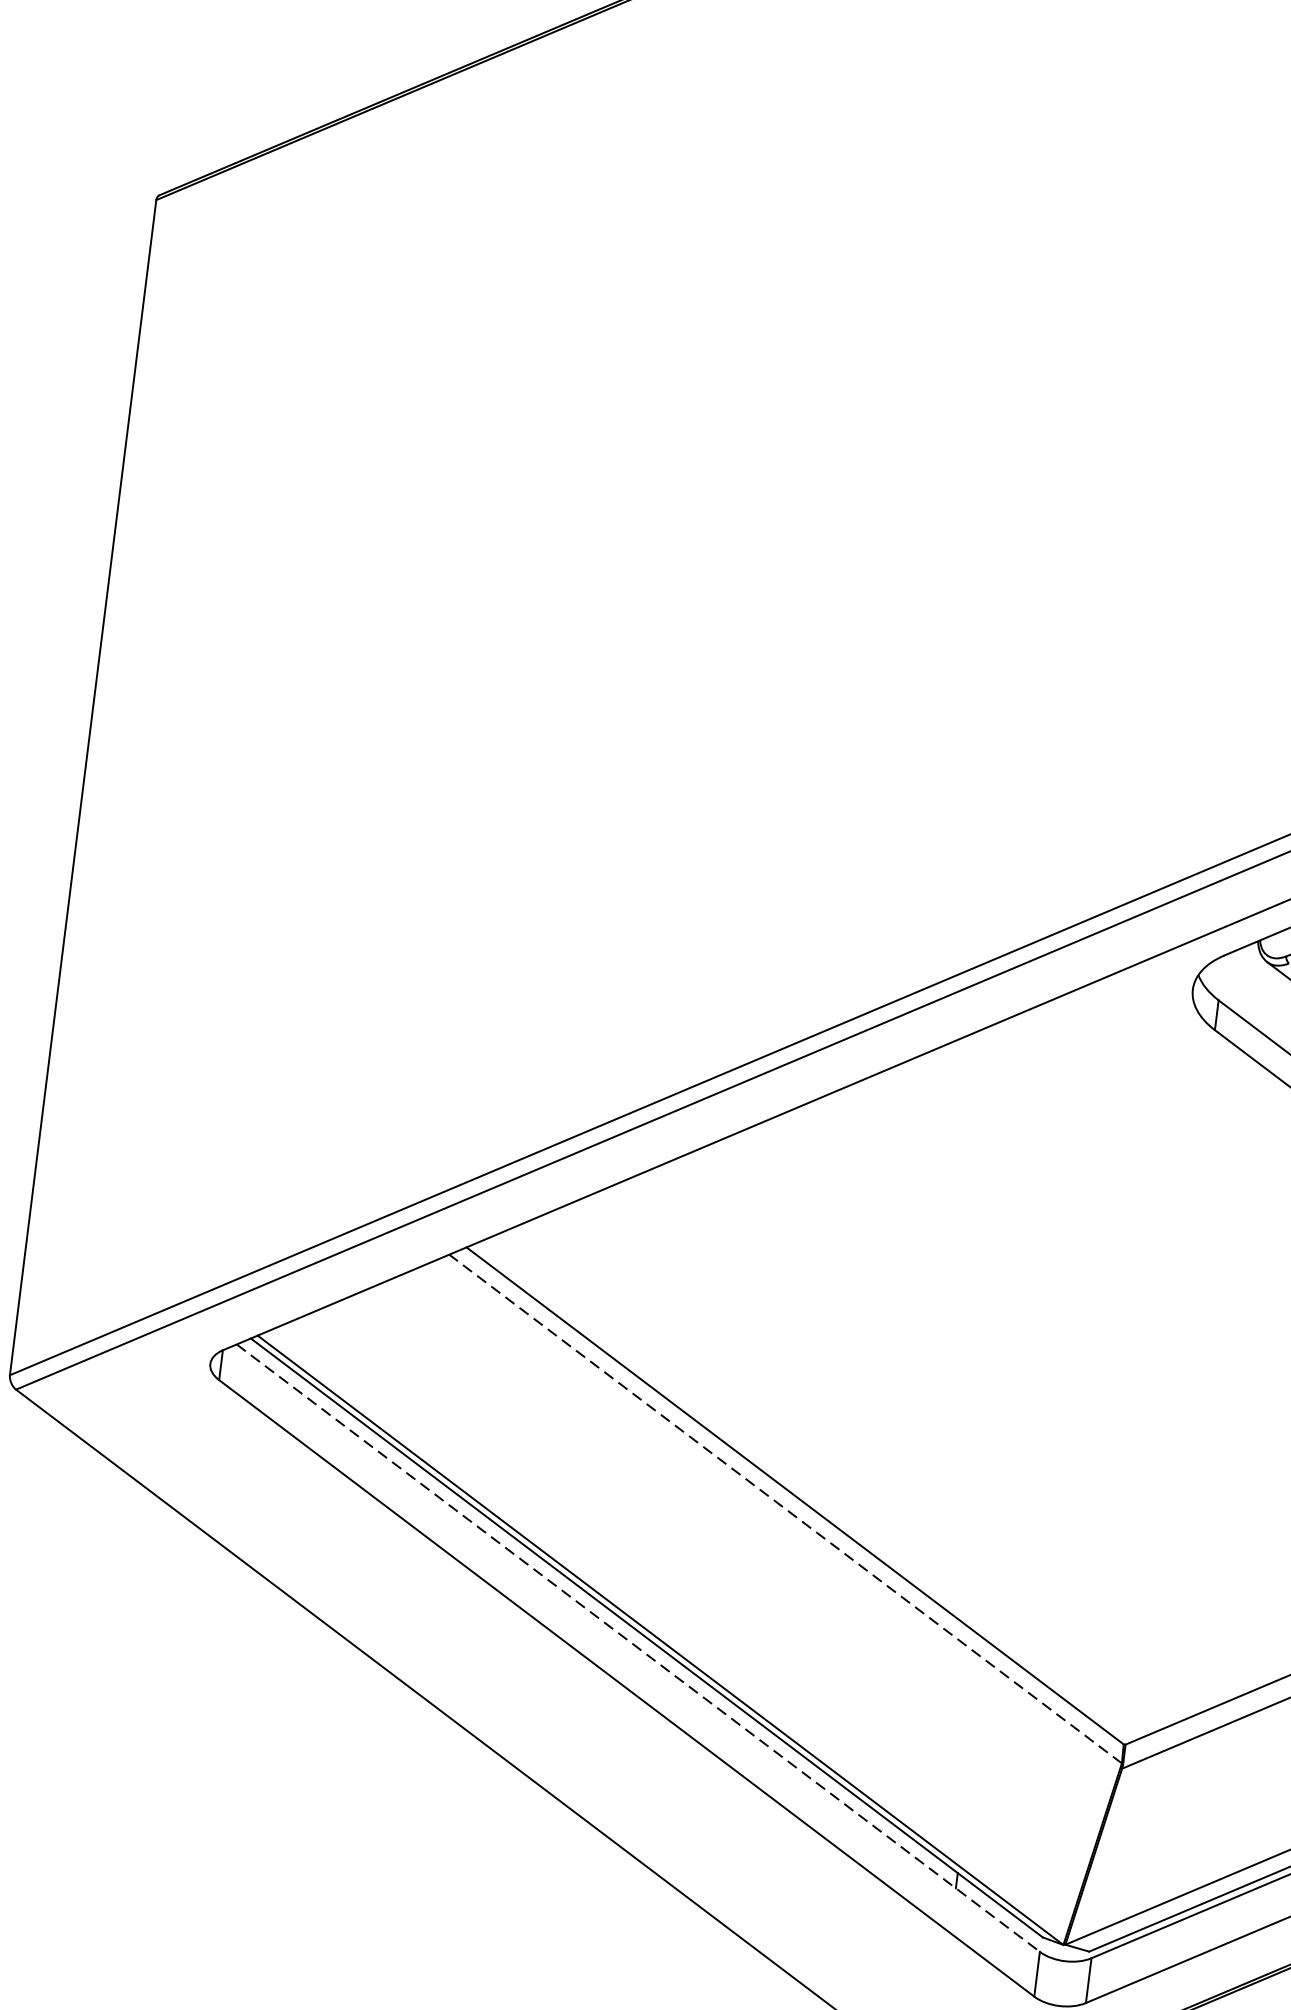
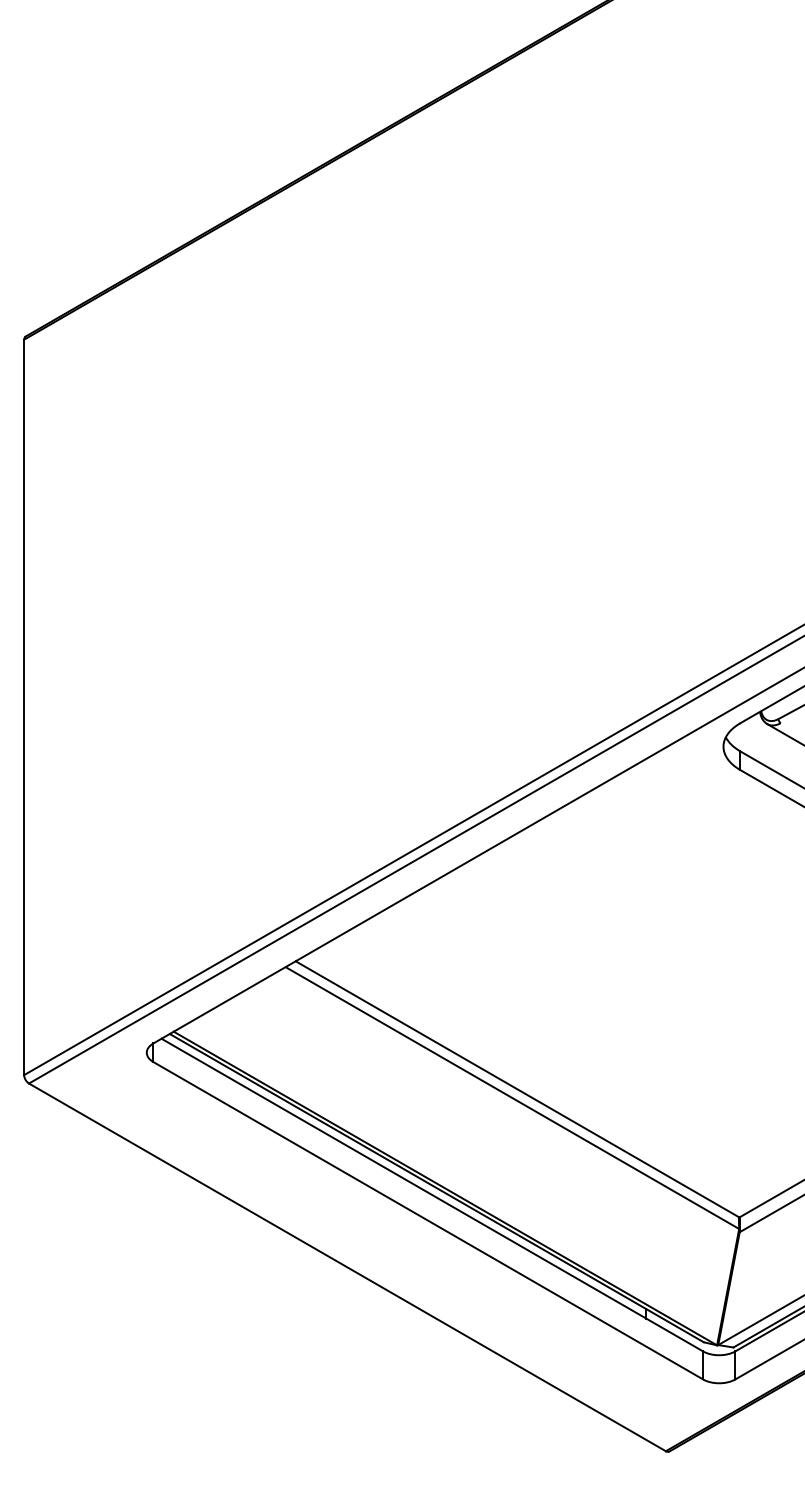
line: (785, 1509) -> (512, 1098), dashed -> solid
line: (638, 1648) -> (432, 1195), dashed -> solid

